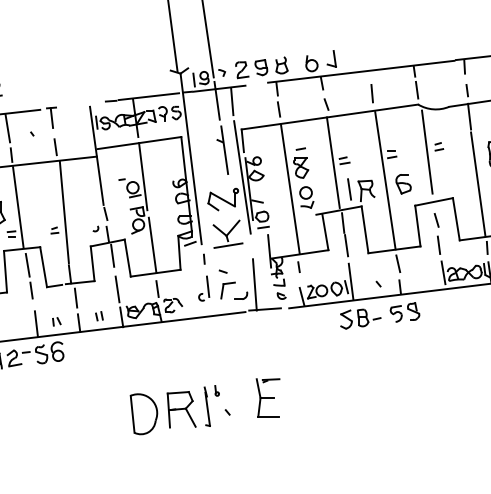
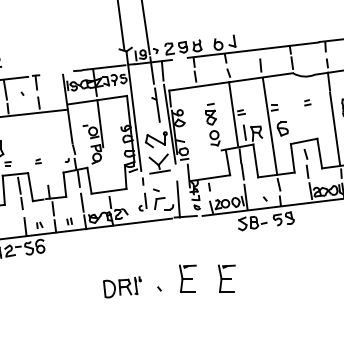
line: (427, 152) -> (299, 106), removed
line: (290, 187) -> (203, 131), removed
line: (17, 207) -> (12, 145), removed
line: (63, 212) -> (44, 148), removed
line: (152, 244) -> (106, 171), removed
part: (323, 397) -> (226, 278), added
part: (174, 410) -> (122, 287), size x0.6

